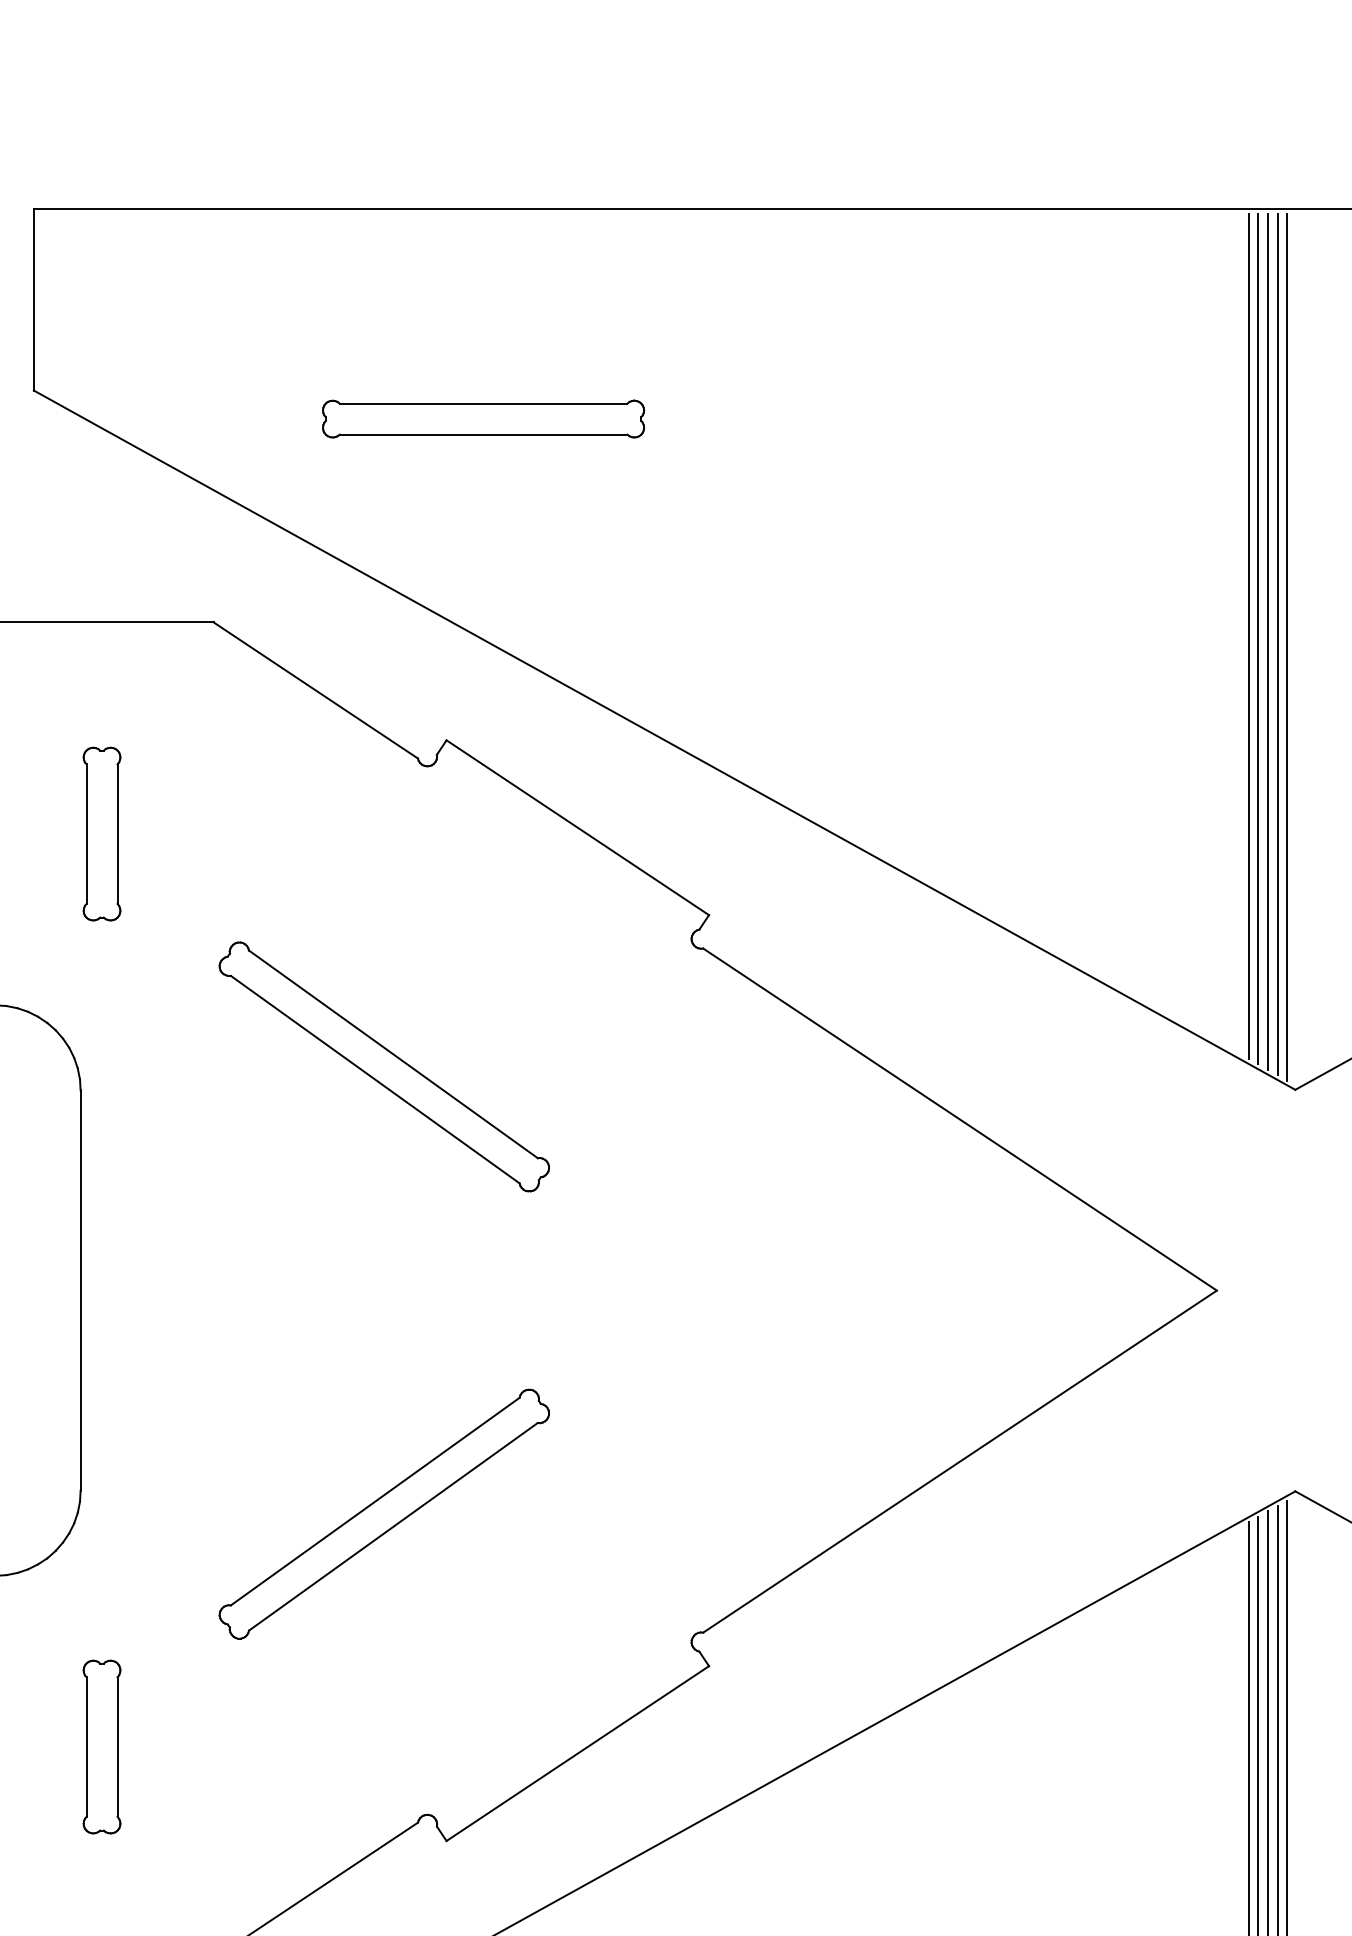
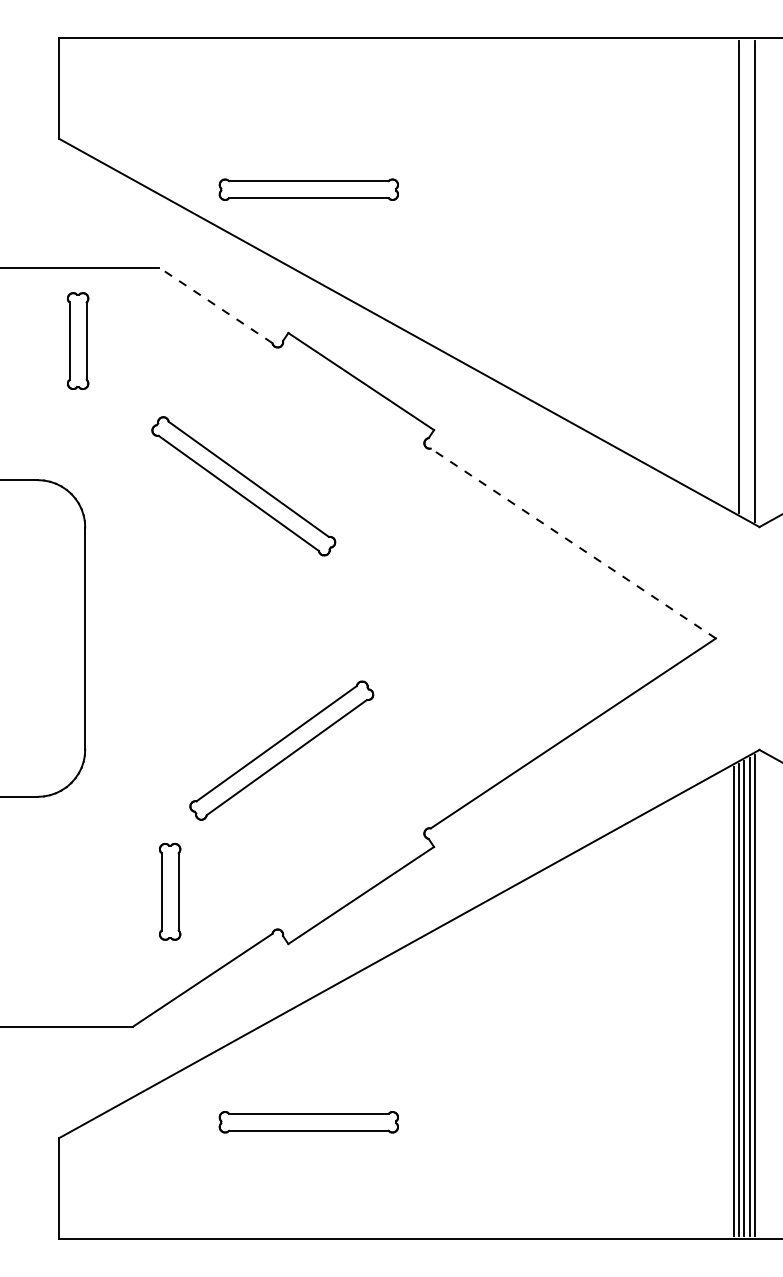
part: (482, 418) -> (308, 189), moved
line: (1248, 636) -> (733, 275), removed
line: (1268, 642) -> (744, 278), removed
line: (1277, 643) -> (749, 279), removed
line: (315, 690) -> (215, 305), solid -> dashed
part: (102, 833) -> (78, 340), moved
part: (383, 1067) -> (243, 486), moved
line: (958, 1119) -> (572, 543), solid -> dashed
part: (383, 1513) -> (281, 750), moved
part: (102, 1746) -> (170, 891), moved

